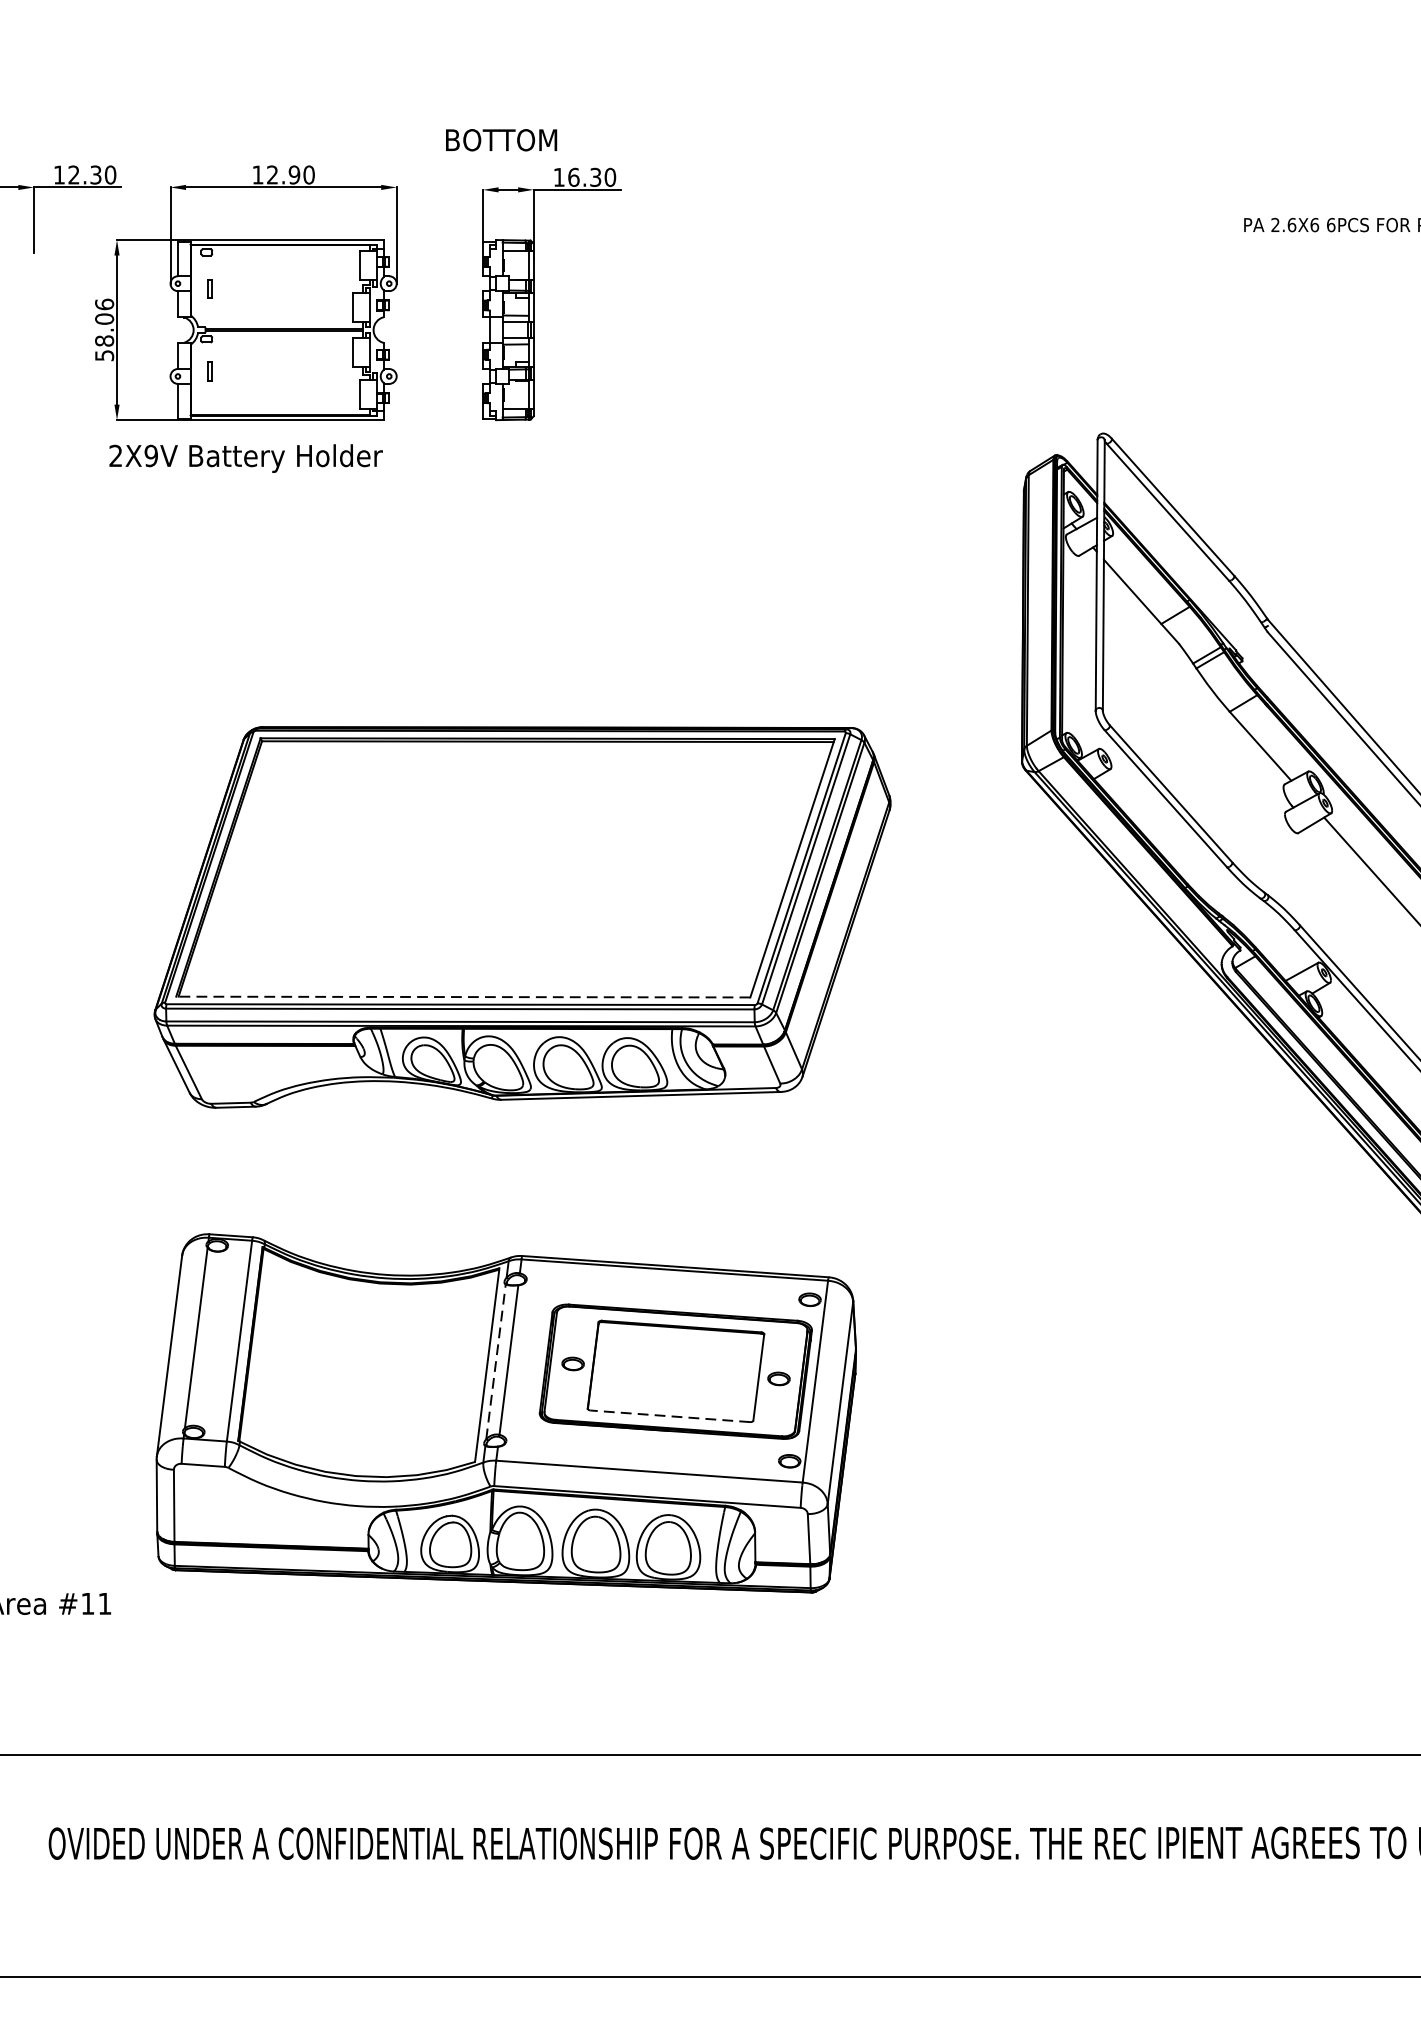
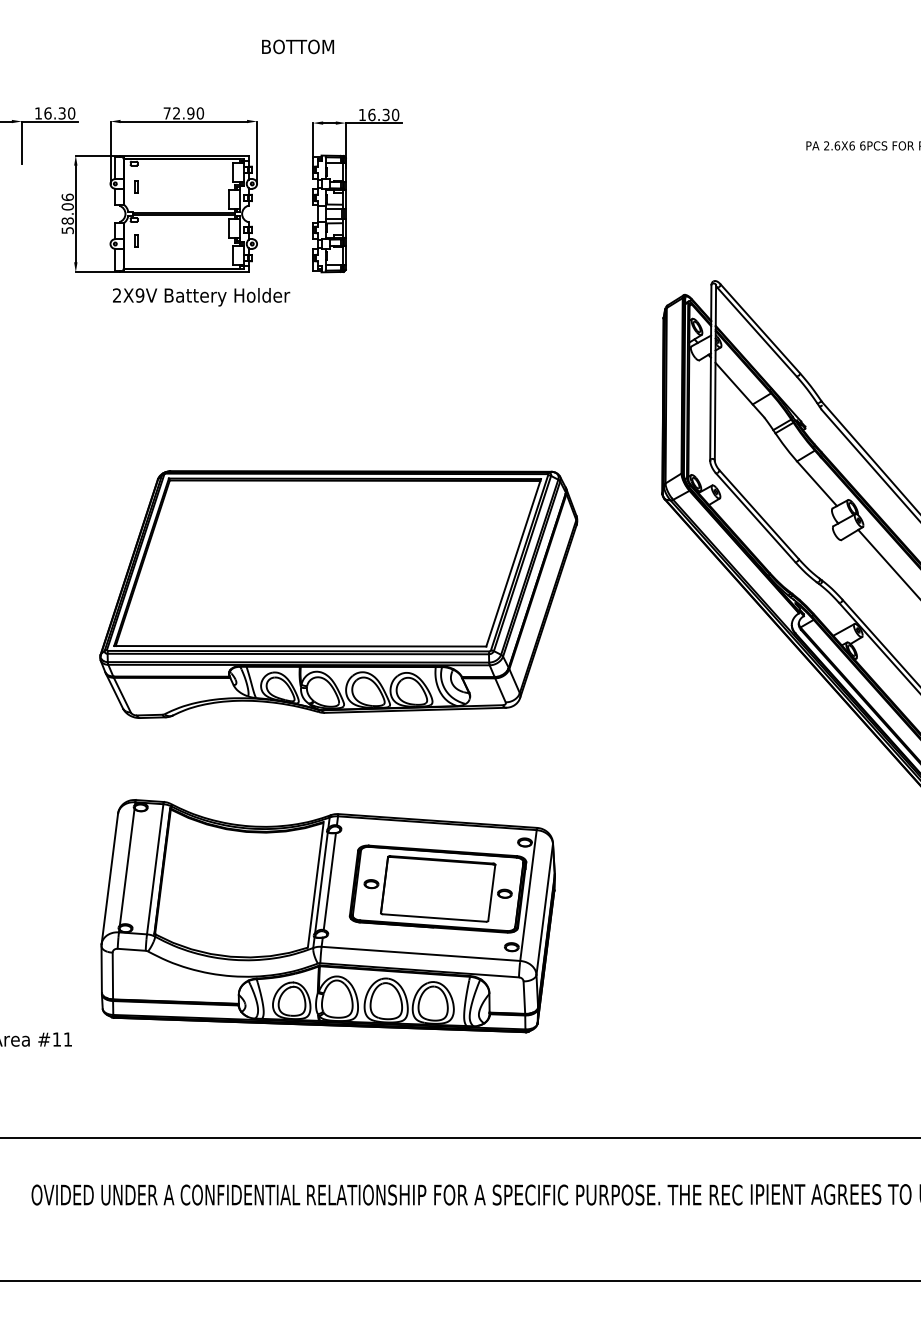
text: (500, 139) -> (297, 46), moved
text: (73, 175) -> (47, 113), 12.30 -> 16.30
text: (256, 175) -> (166, 113), 12.90 -> 72.90
text: (246, 458) -> (201, 297), moved
line: (462, 997) -> (299, 646), dashed -> solid
line: (496, 1361) -> (321, 882), dashed -> solid
line: (670, 1417) -> (434, 918), dashed -> solid

